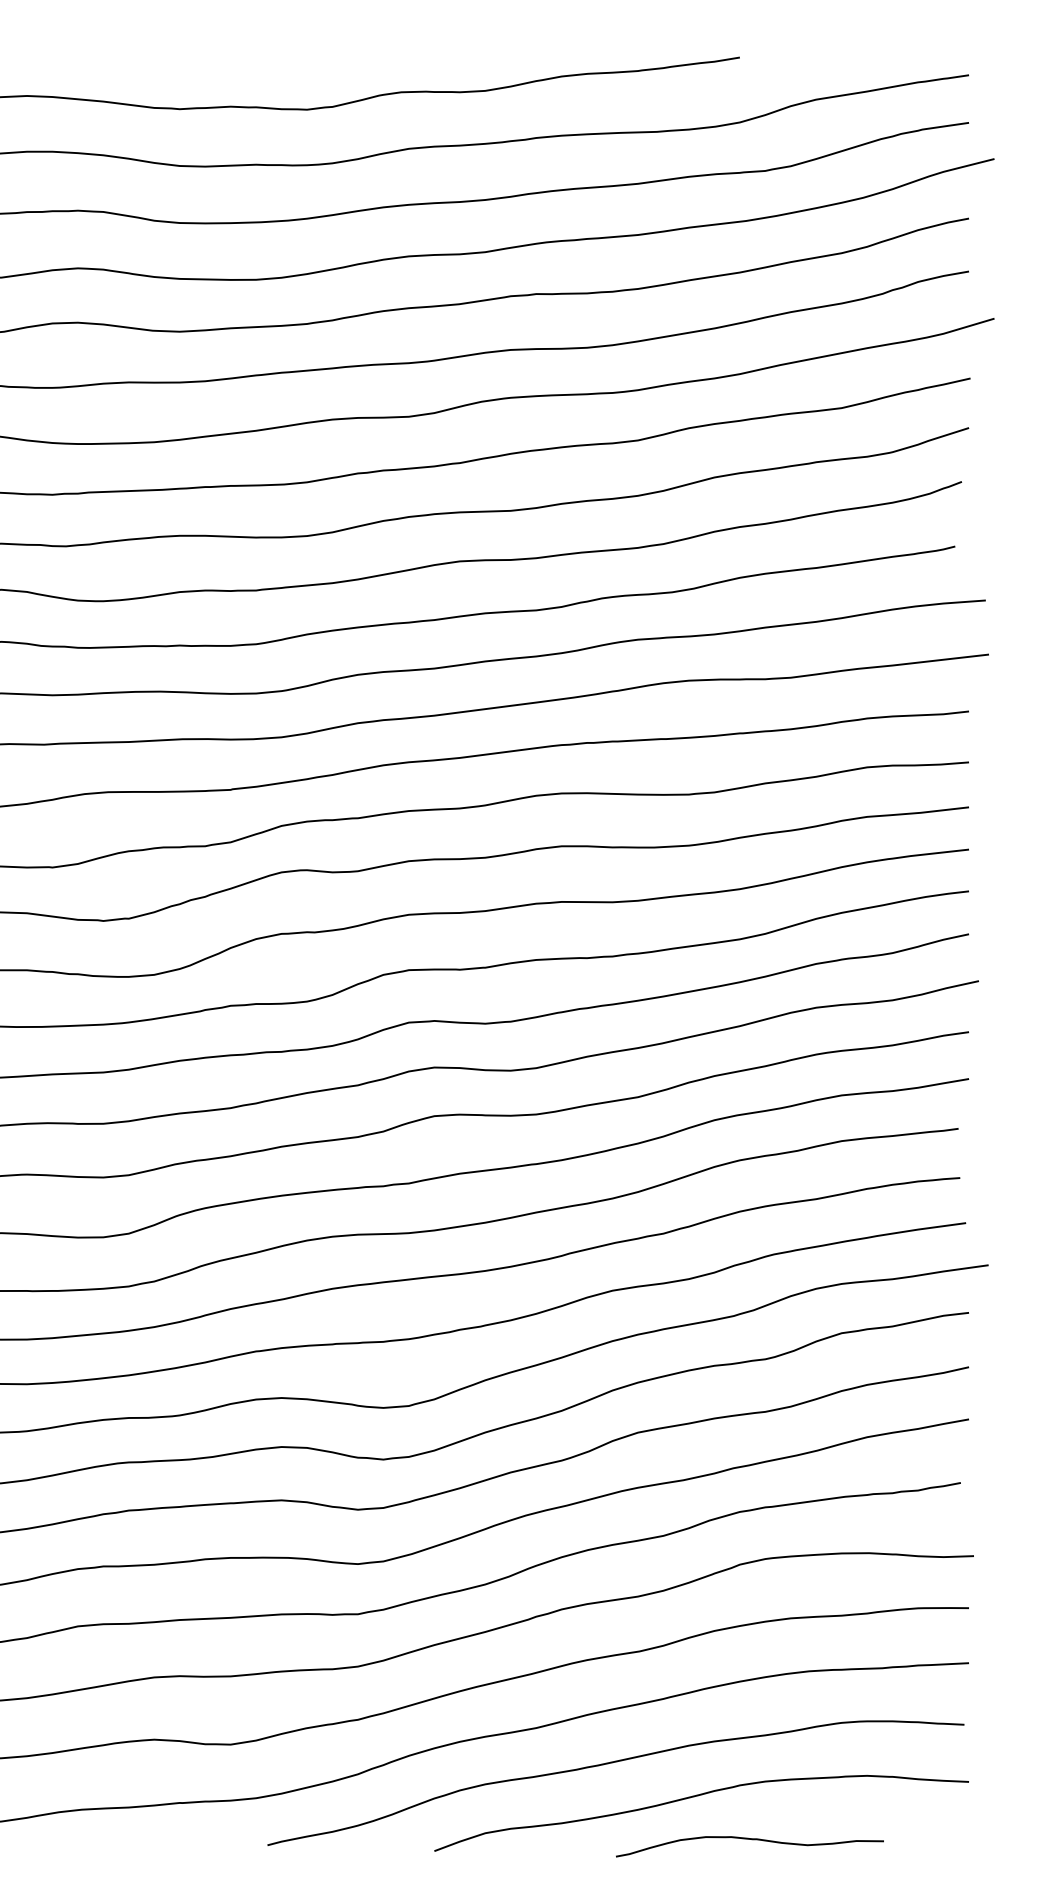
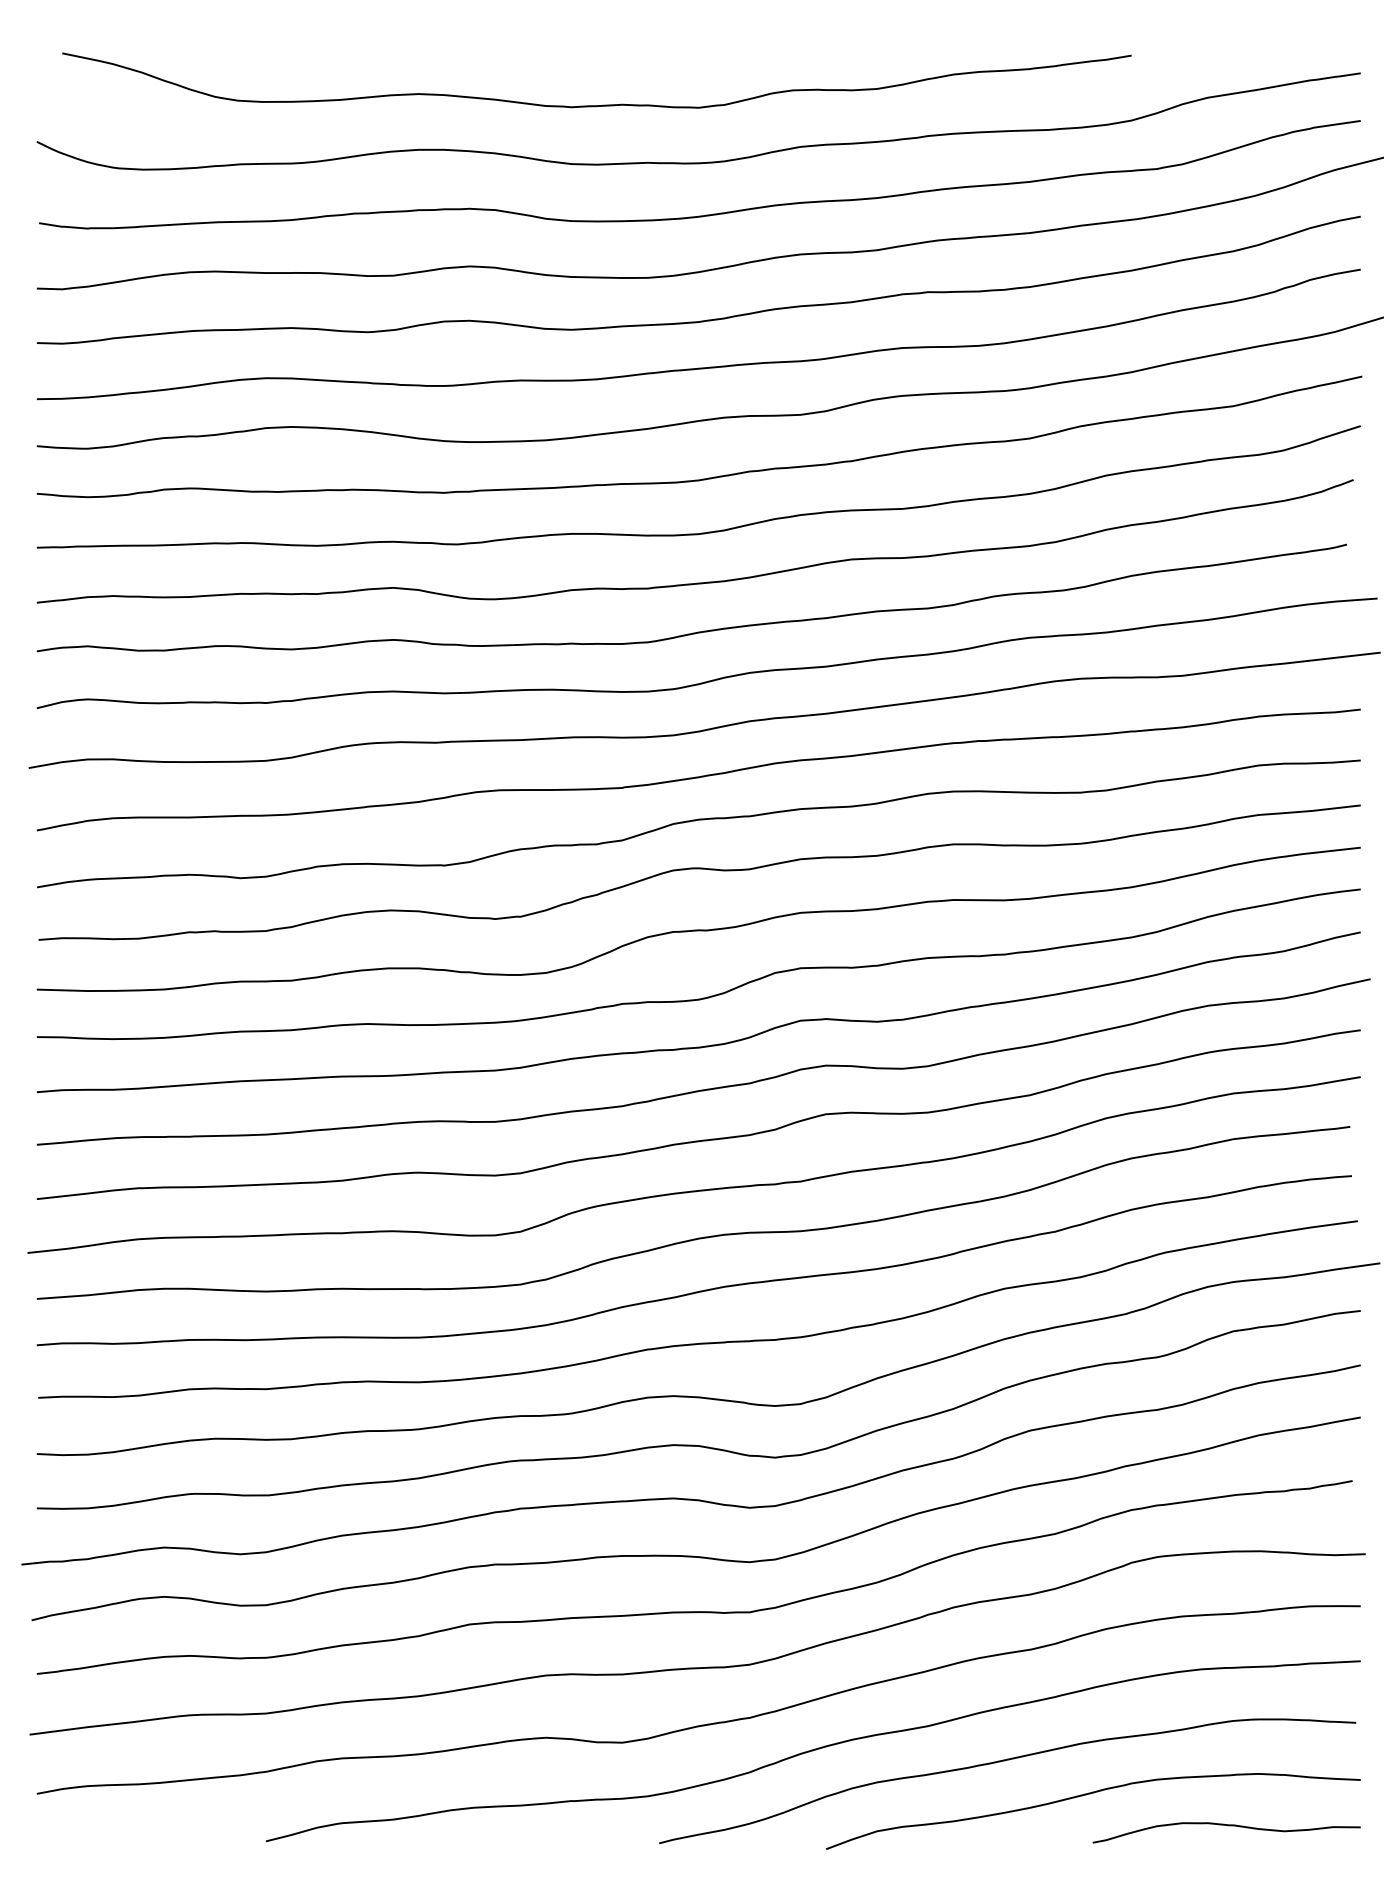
curve: (751, 1840) -> (1228, 1826), moved

